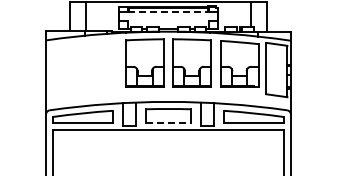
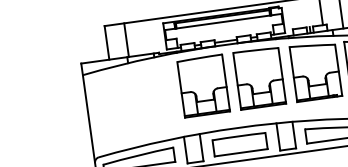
line: (169, 12) -> (224, 21), dashed -> solid
line: (168, 122) -> (241, 152), dashed -> solid

